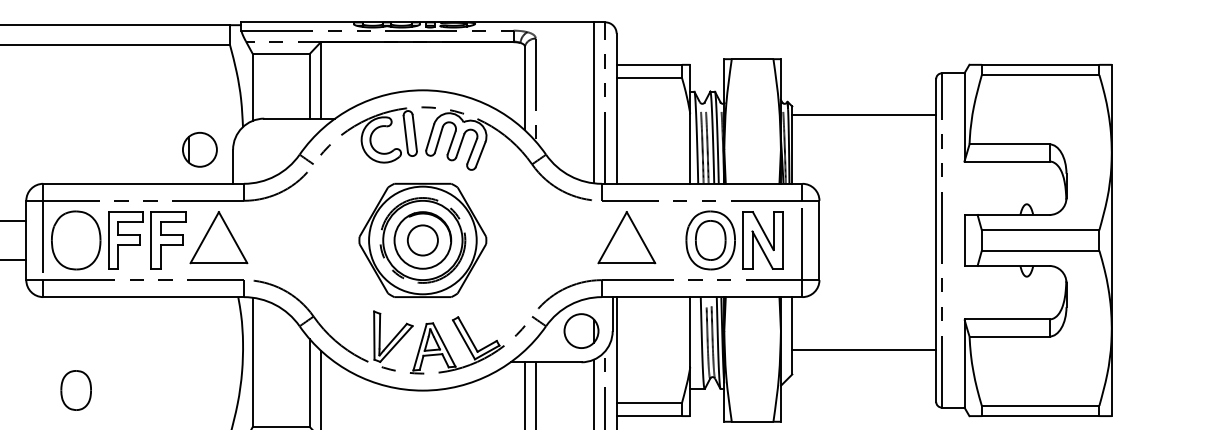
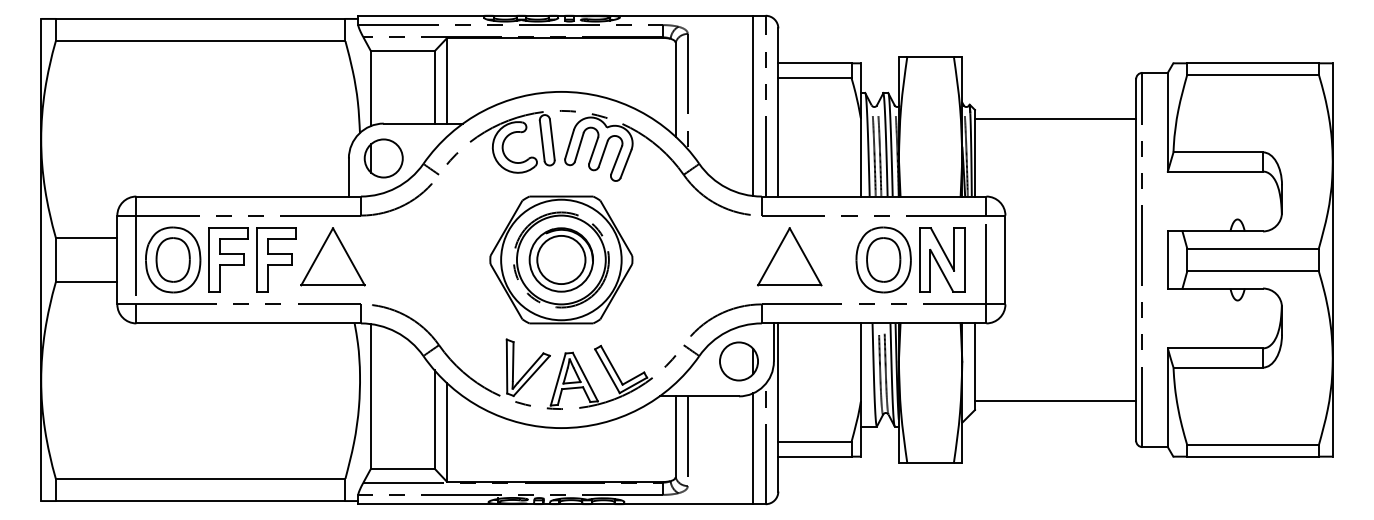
part: (199, 149) -> (383, 158), moved
circle: (422, 240) -> (561, 259), size x1.43
line: (864, 349) -> (1055, 400), moved
part: (75, 390) -> (172, 259), moved

